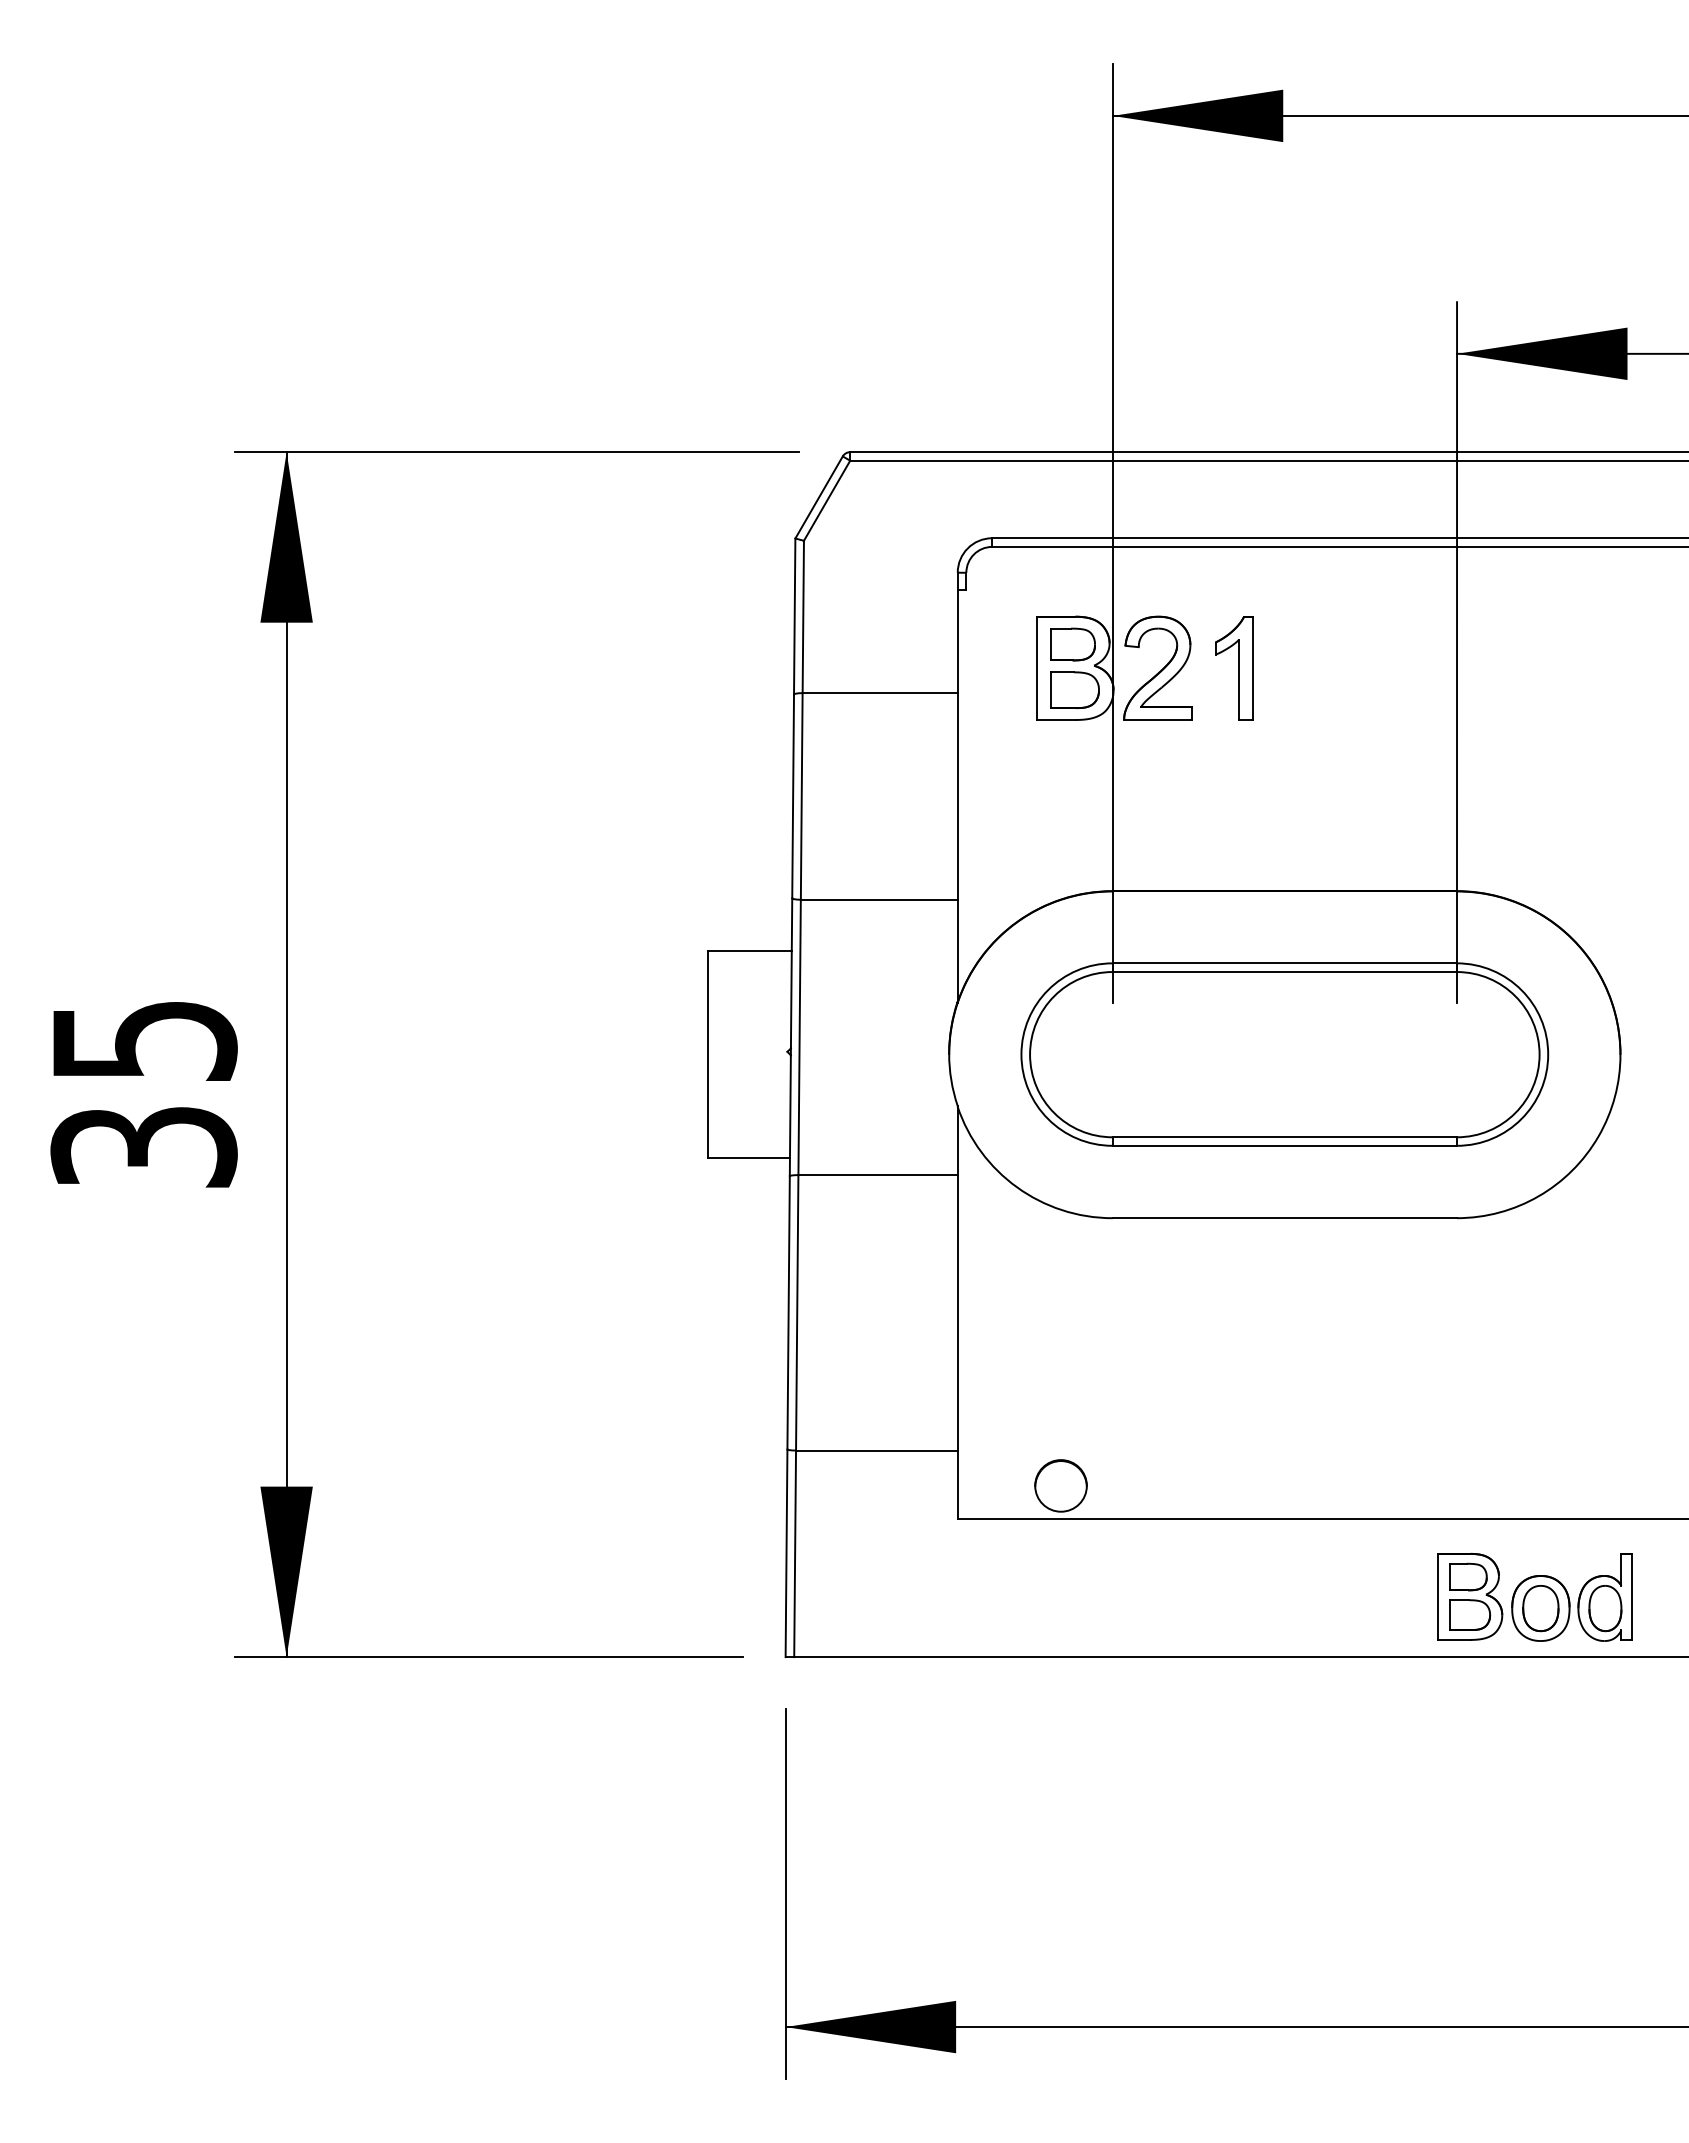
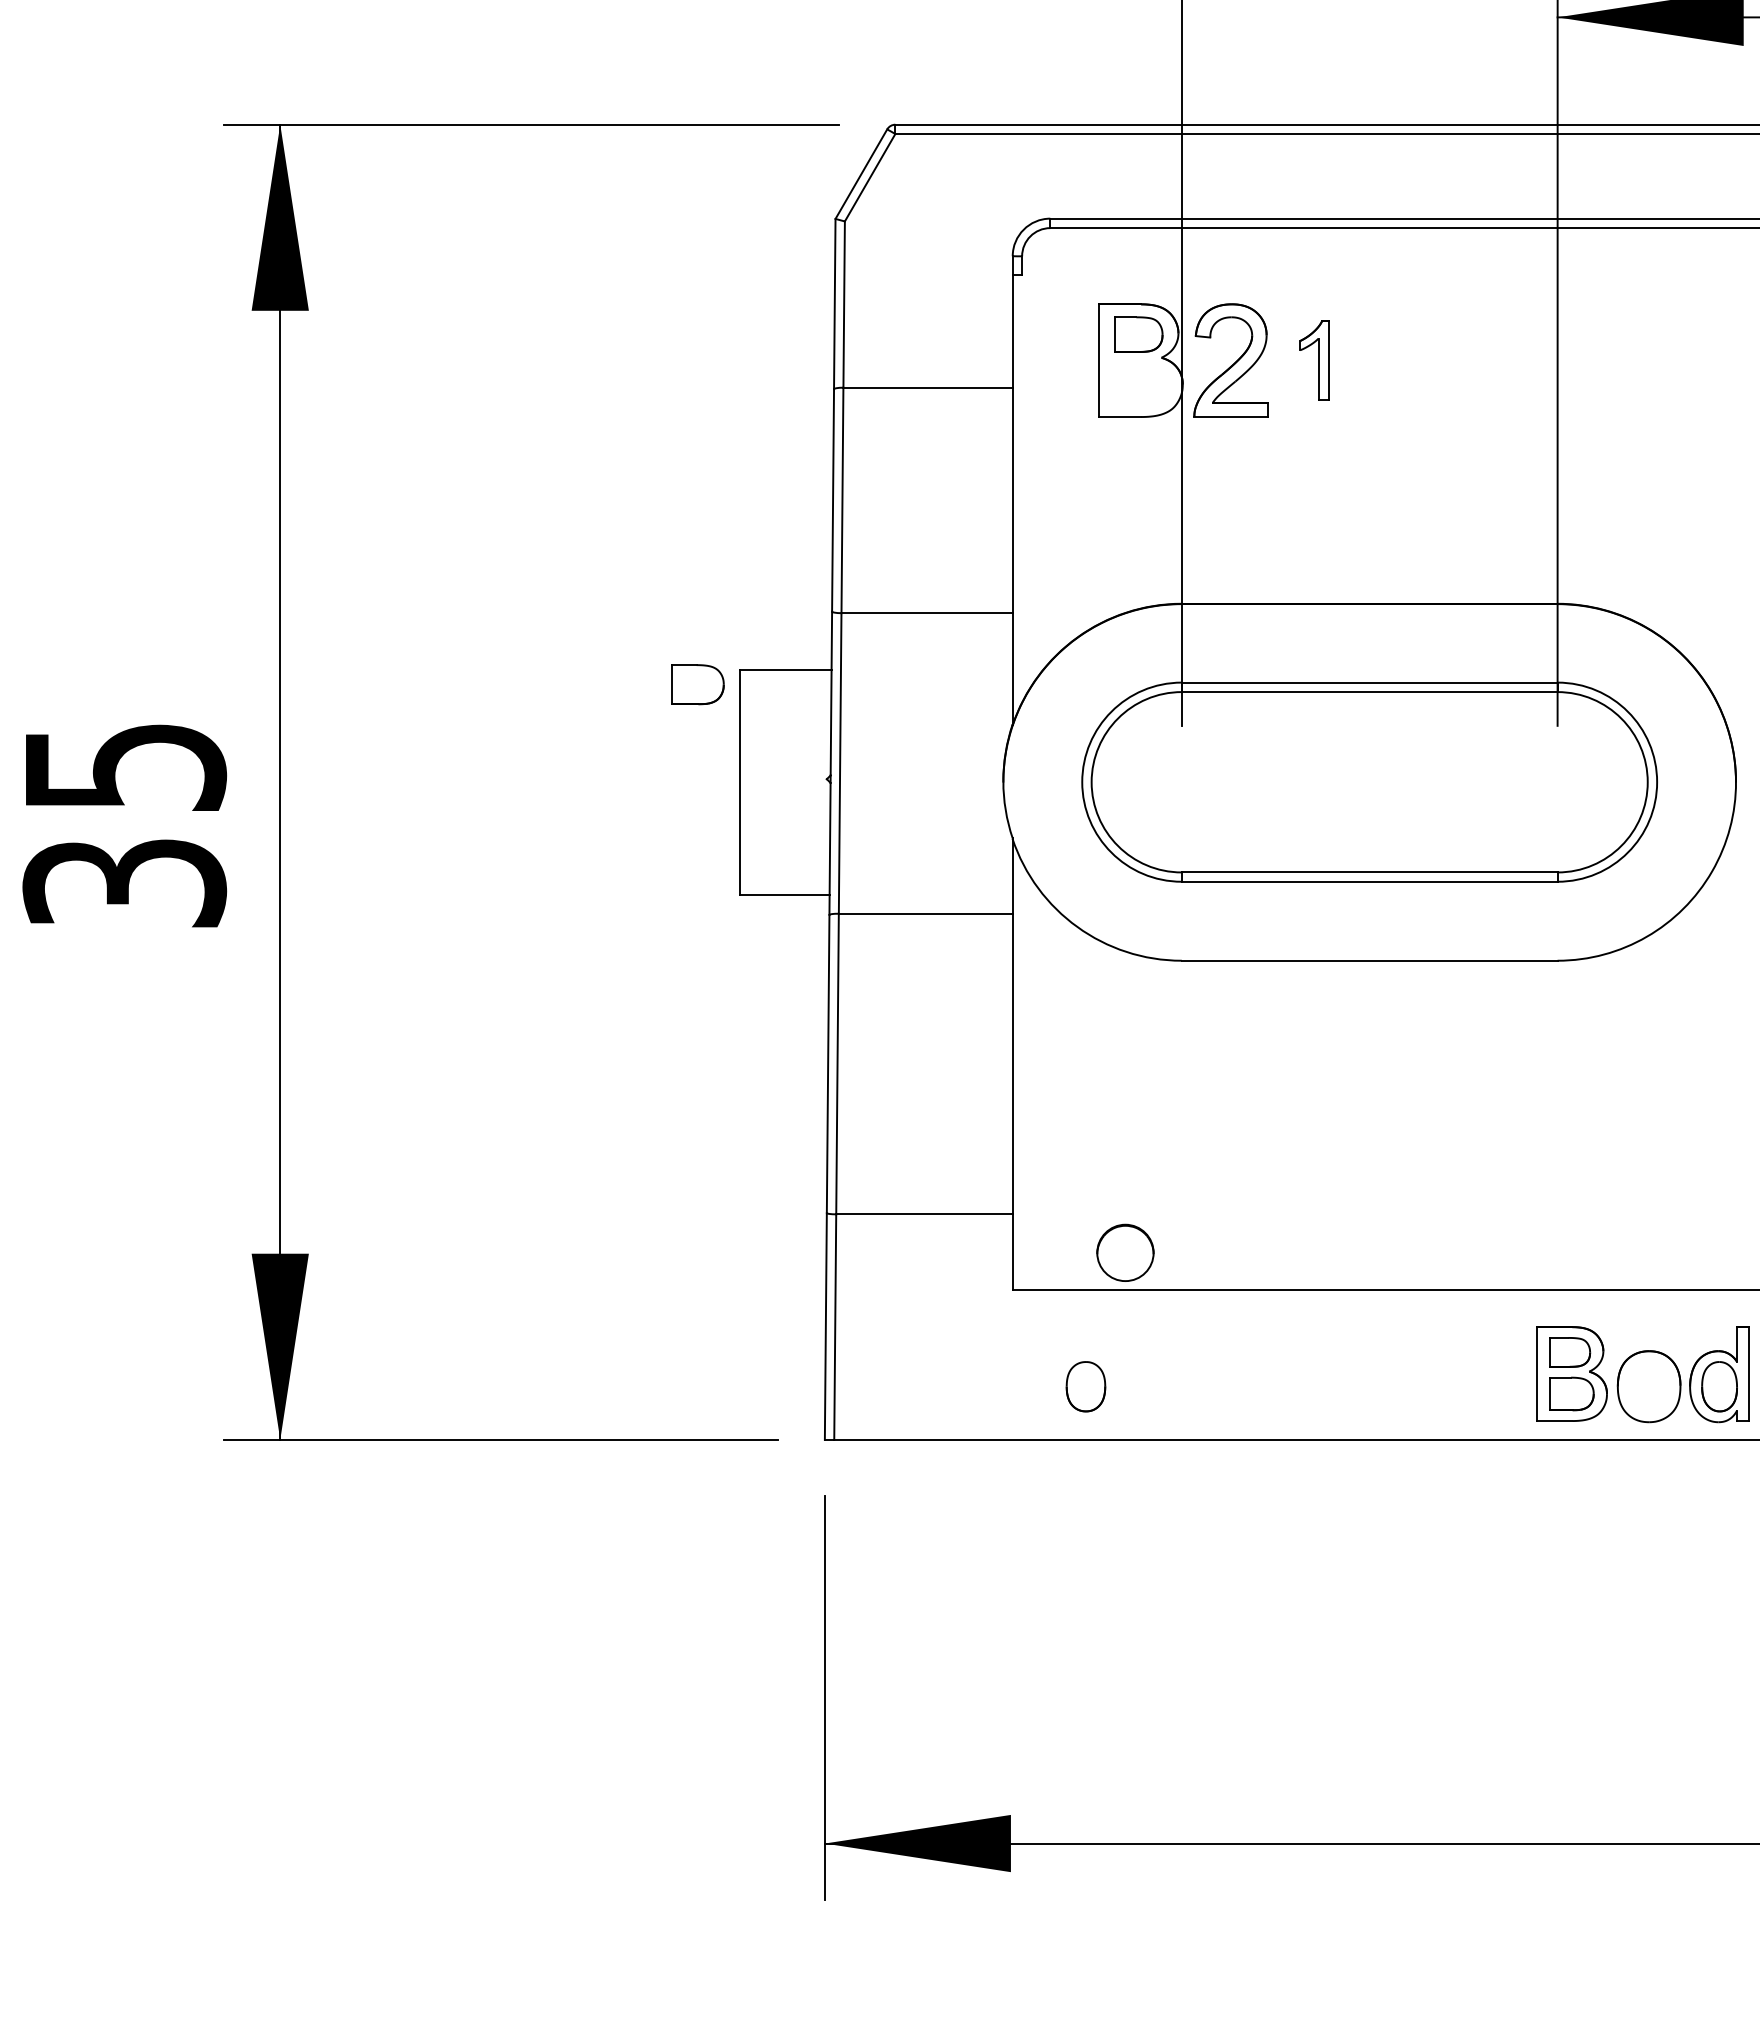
part: (1234, 668) -> (1314, 360), size x0.7
part: (1074, 690) -> (697, 684), moved
part: (1540, 1608) -> (1085, 1386), moved

